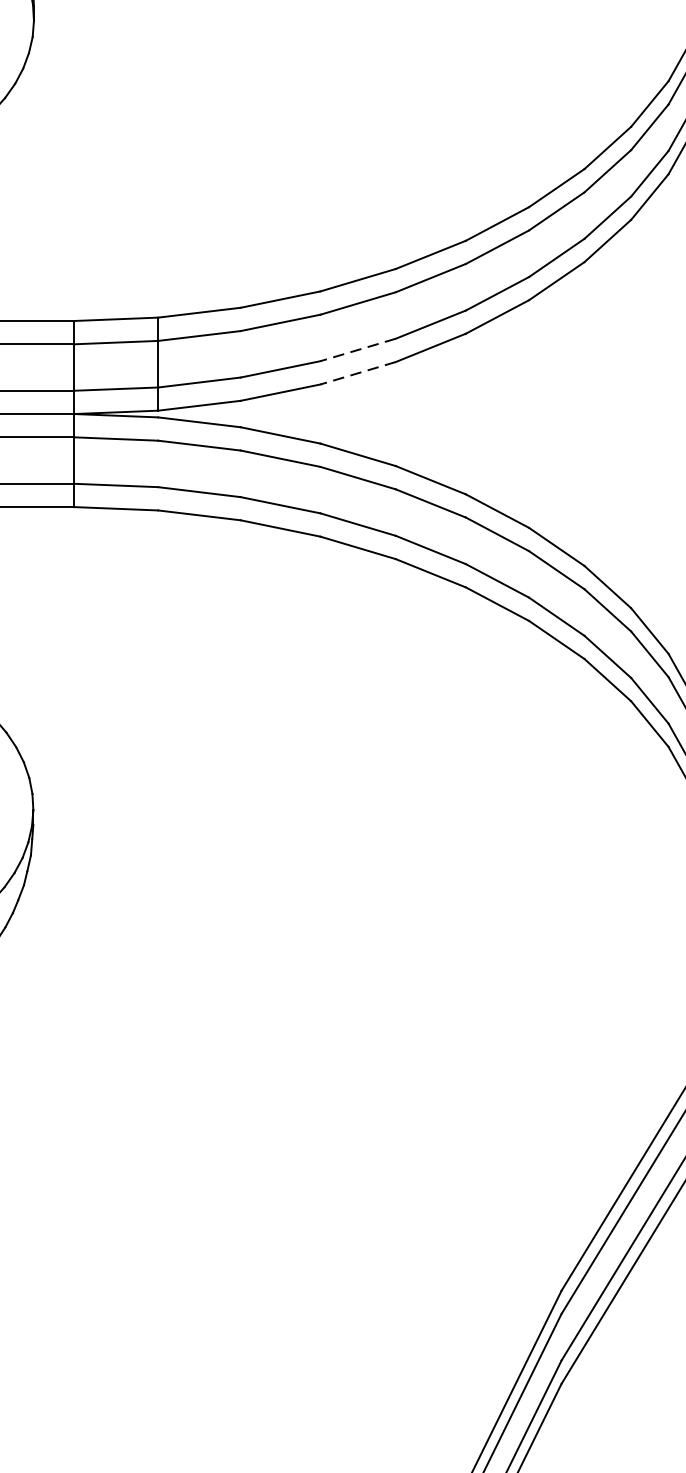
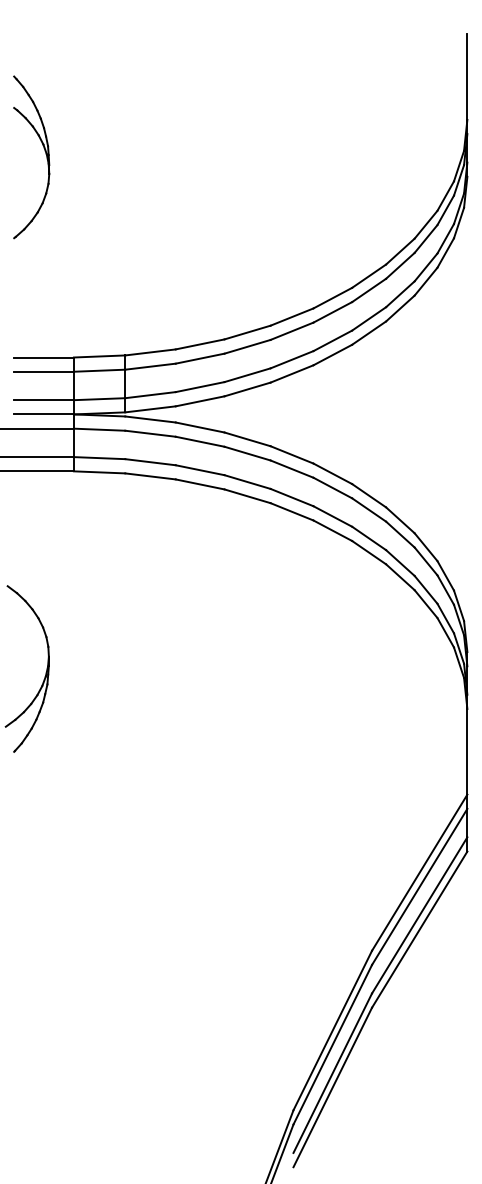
line: (357, 350) -> (247, 375), dashed -> solid
line: (357, 373) -> (247, 389), dashed -> solid

